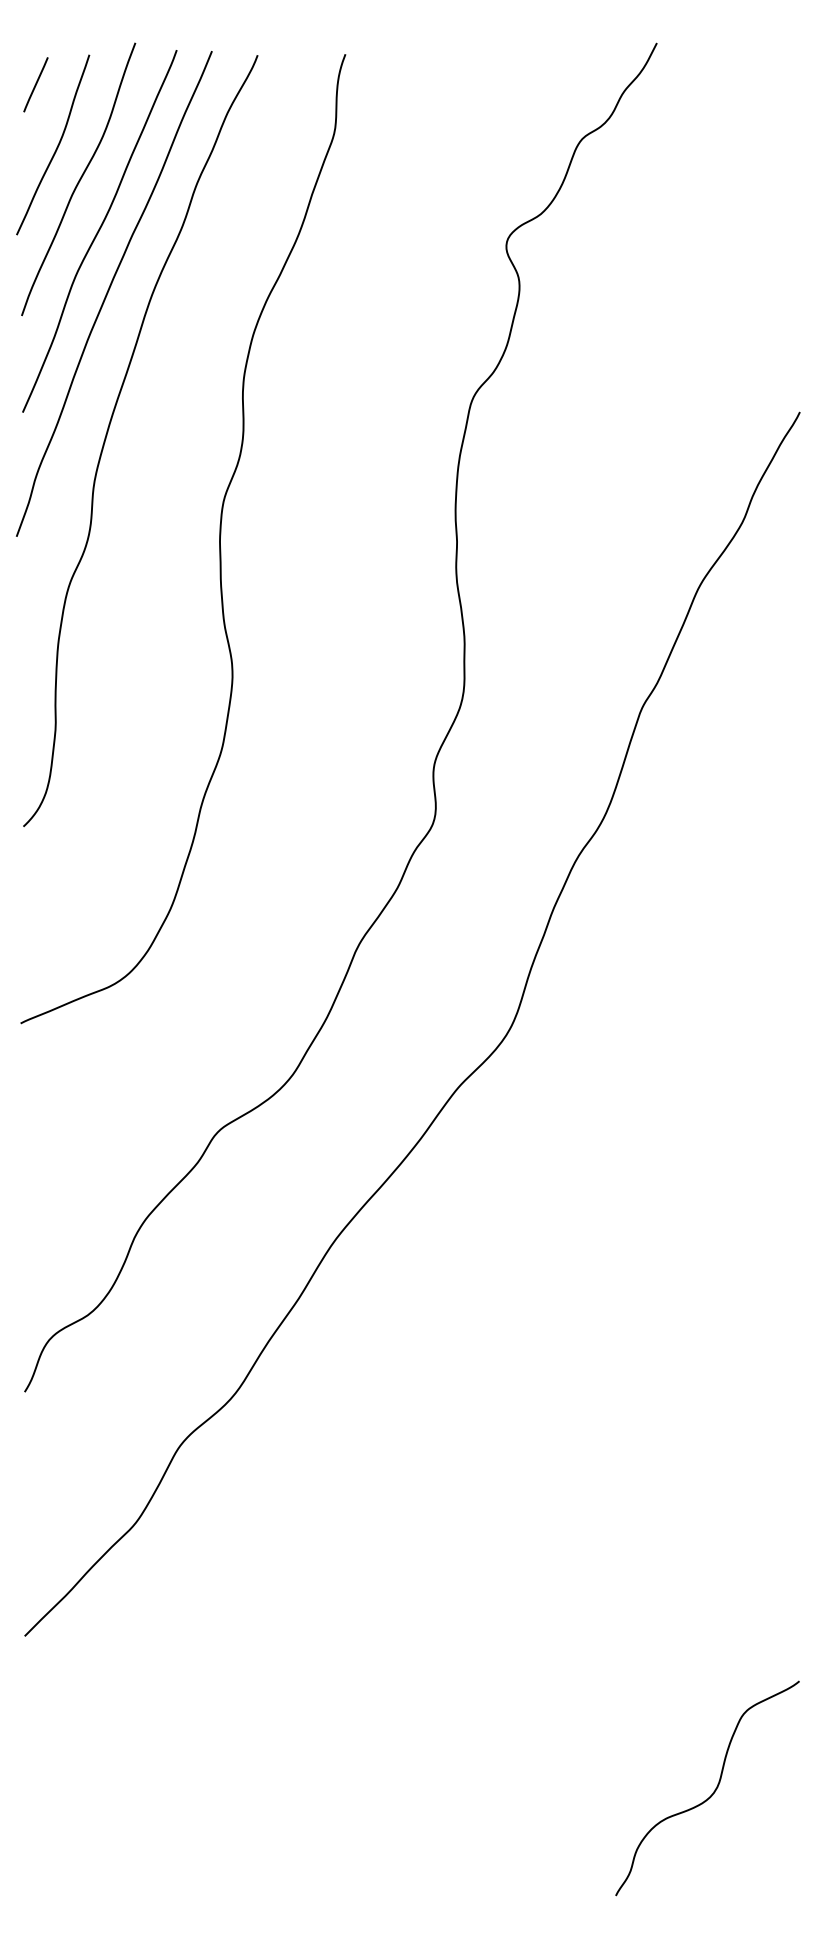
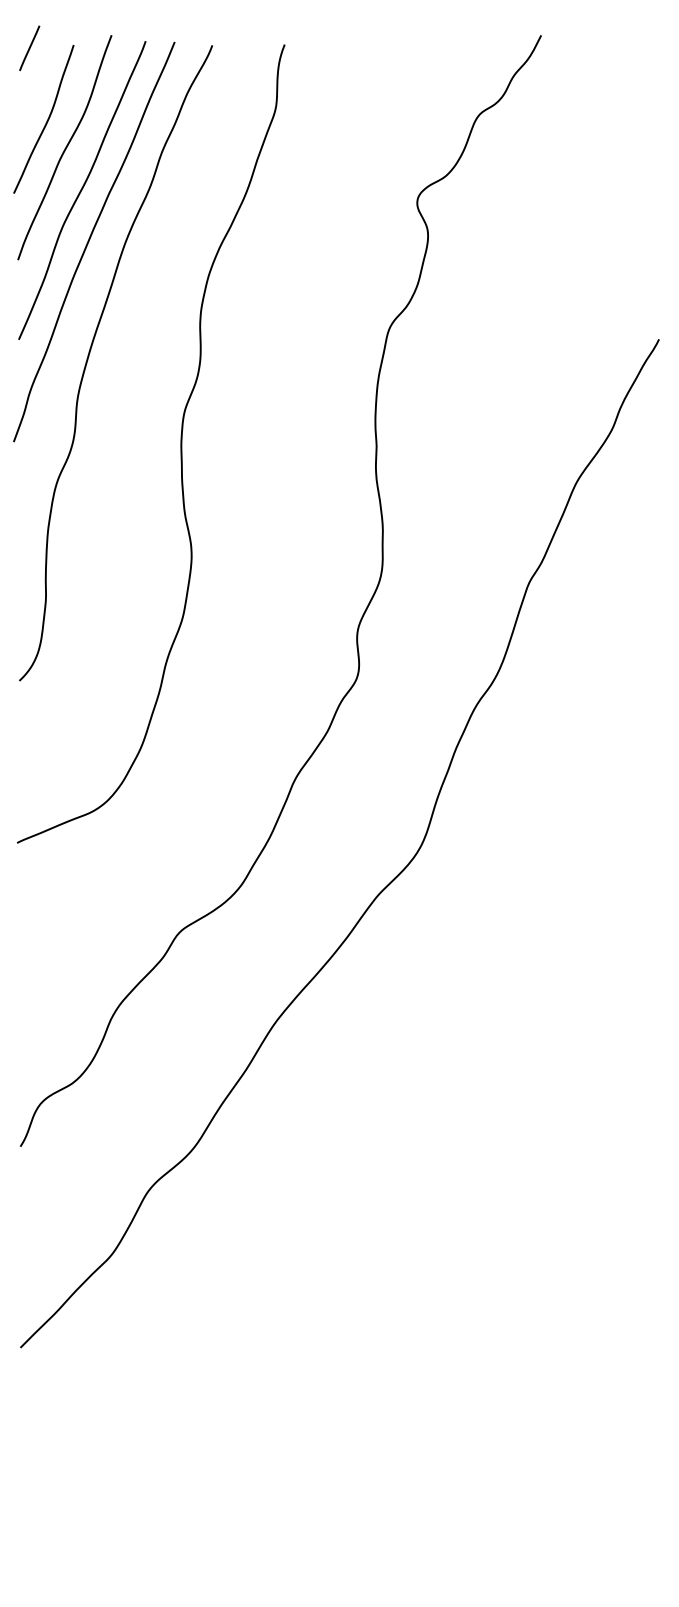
line: (35, 84) -> (29, 48), moved
curve: (713, 1791) -> (587, 1475), removed

